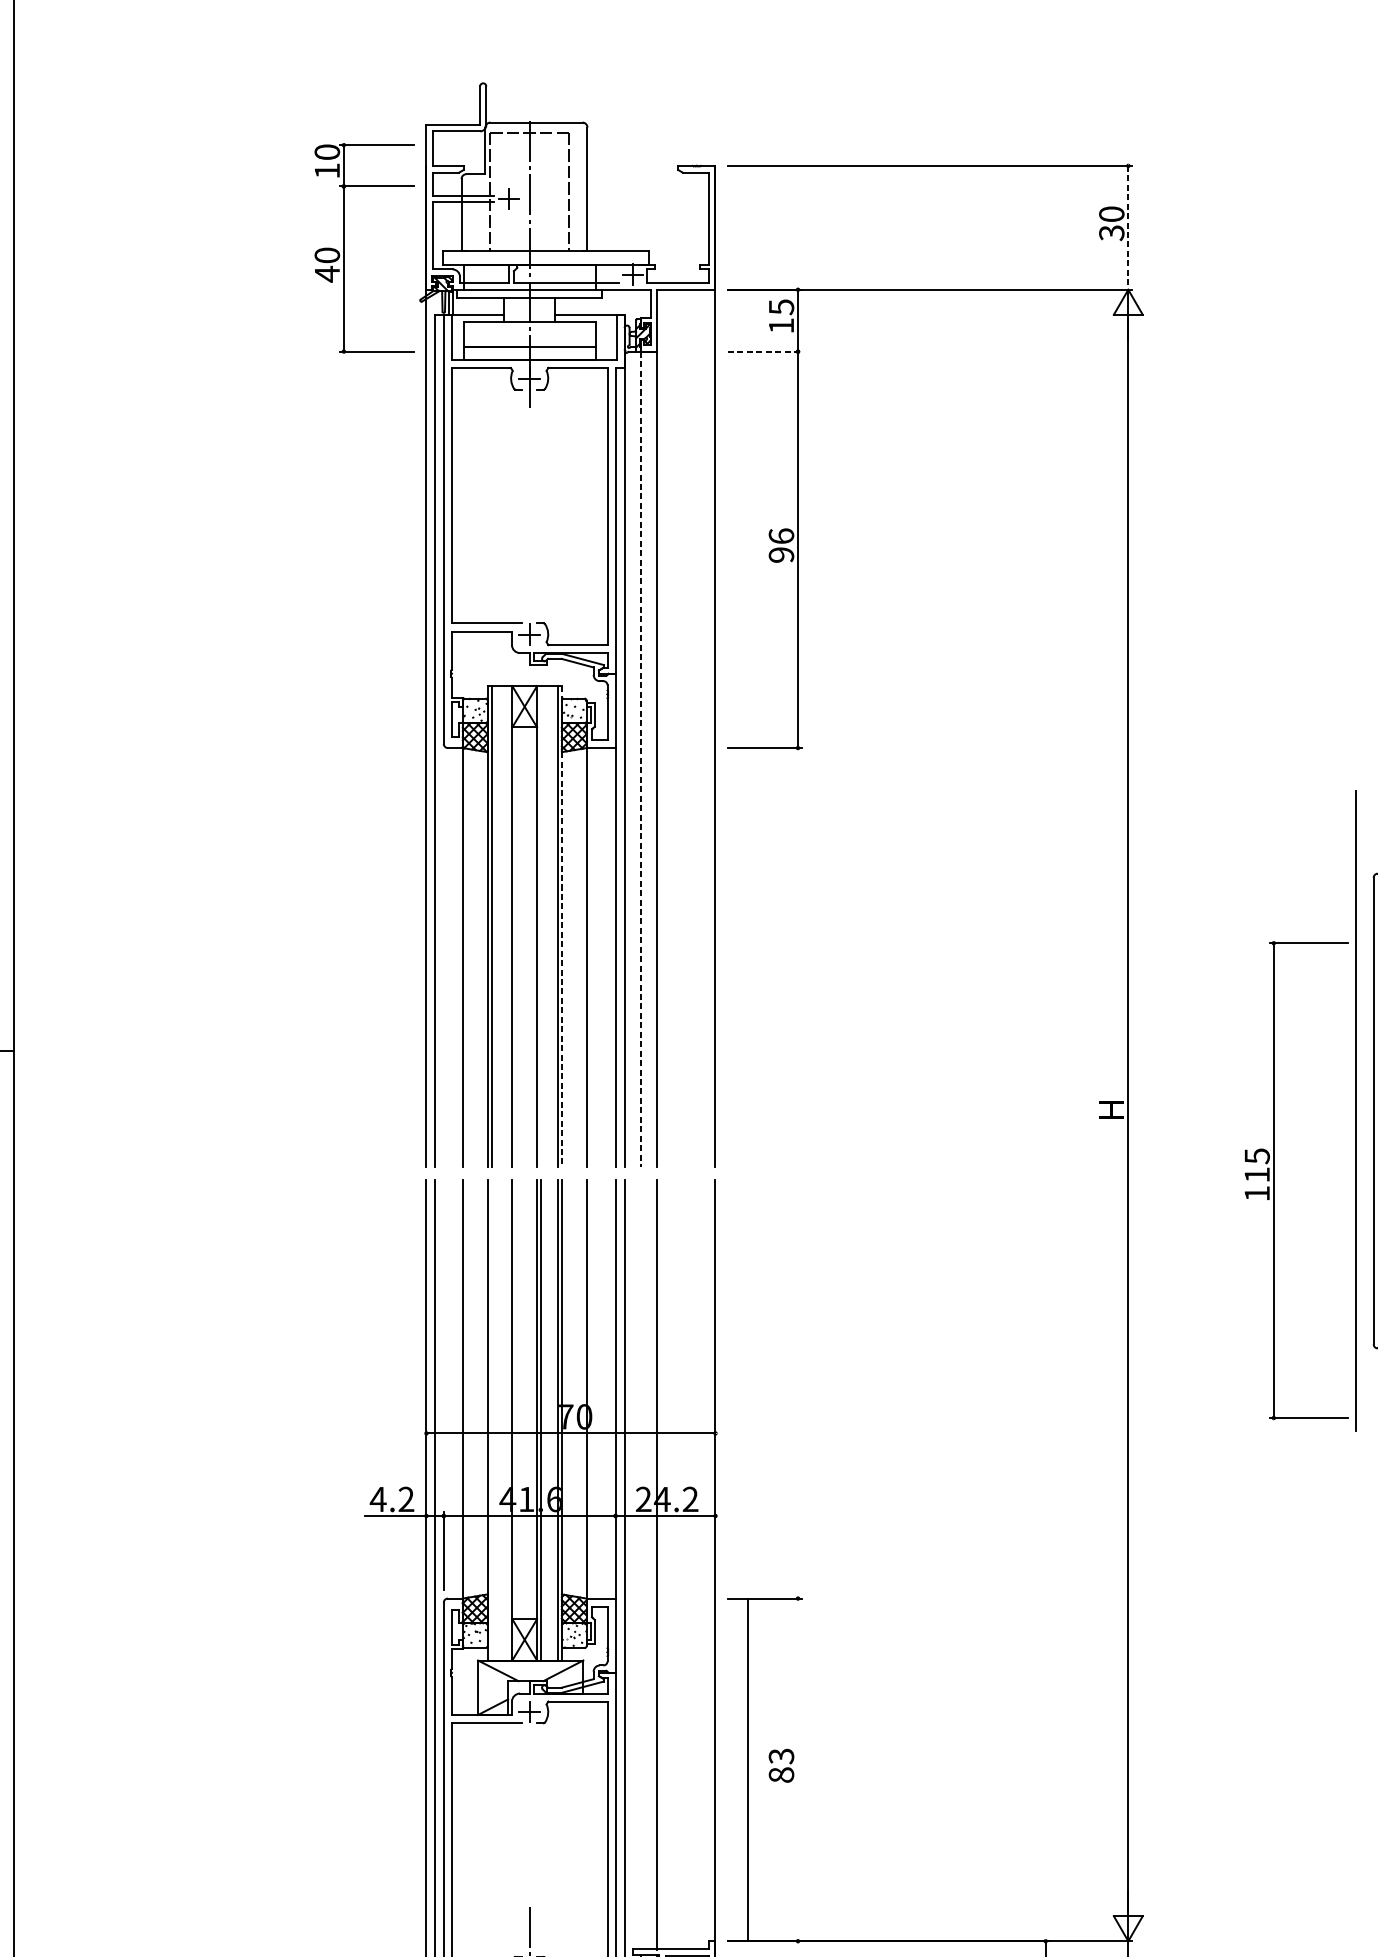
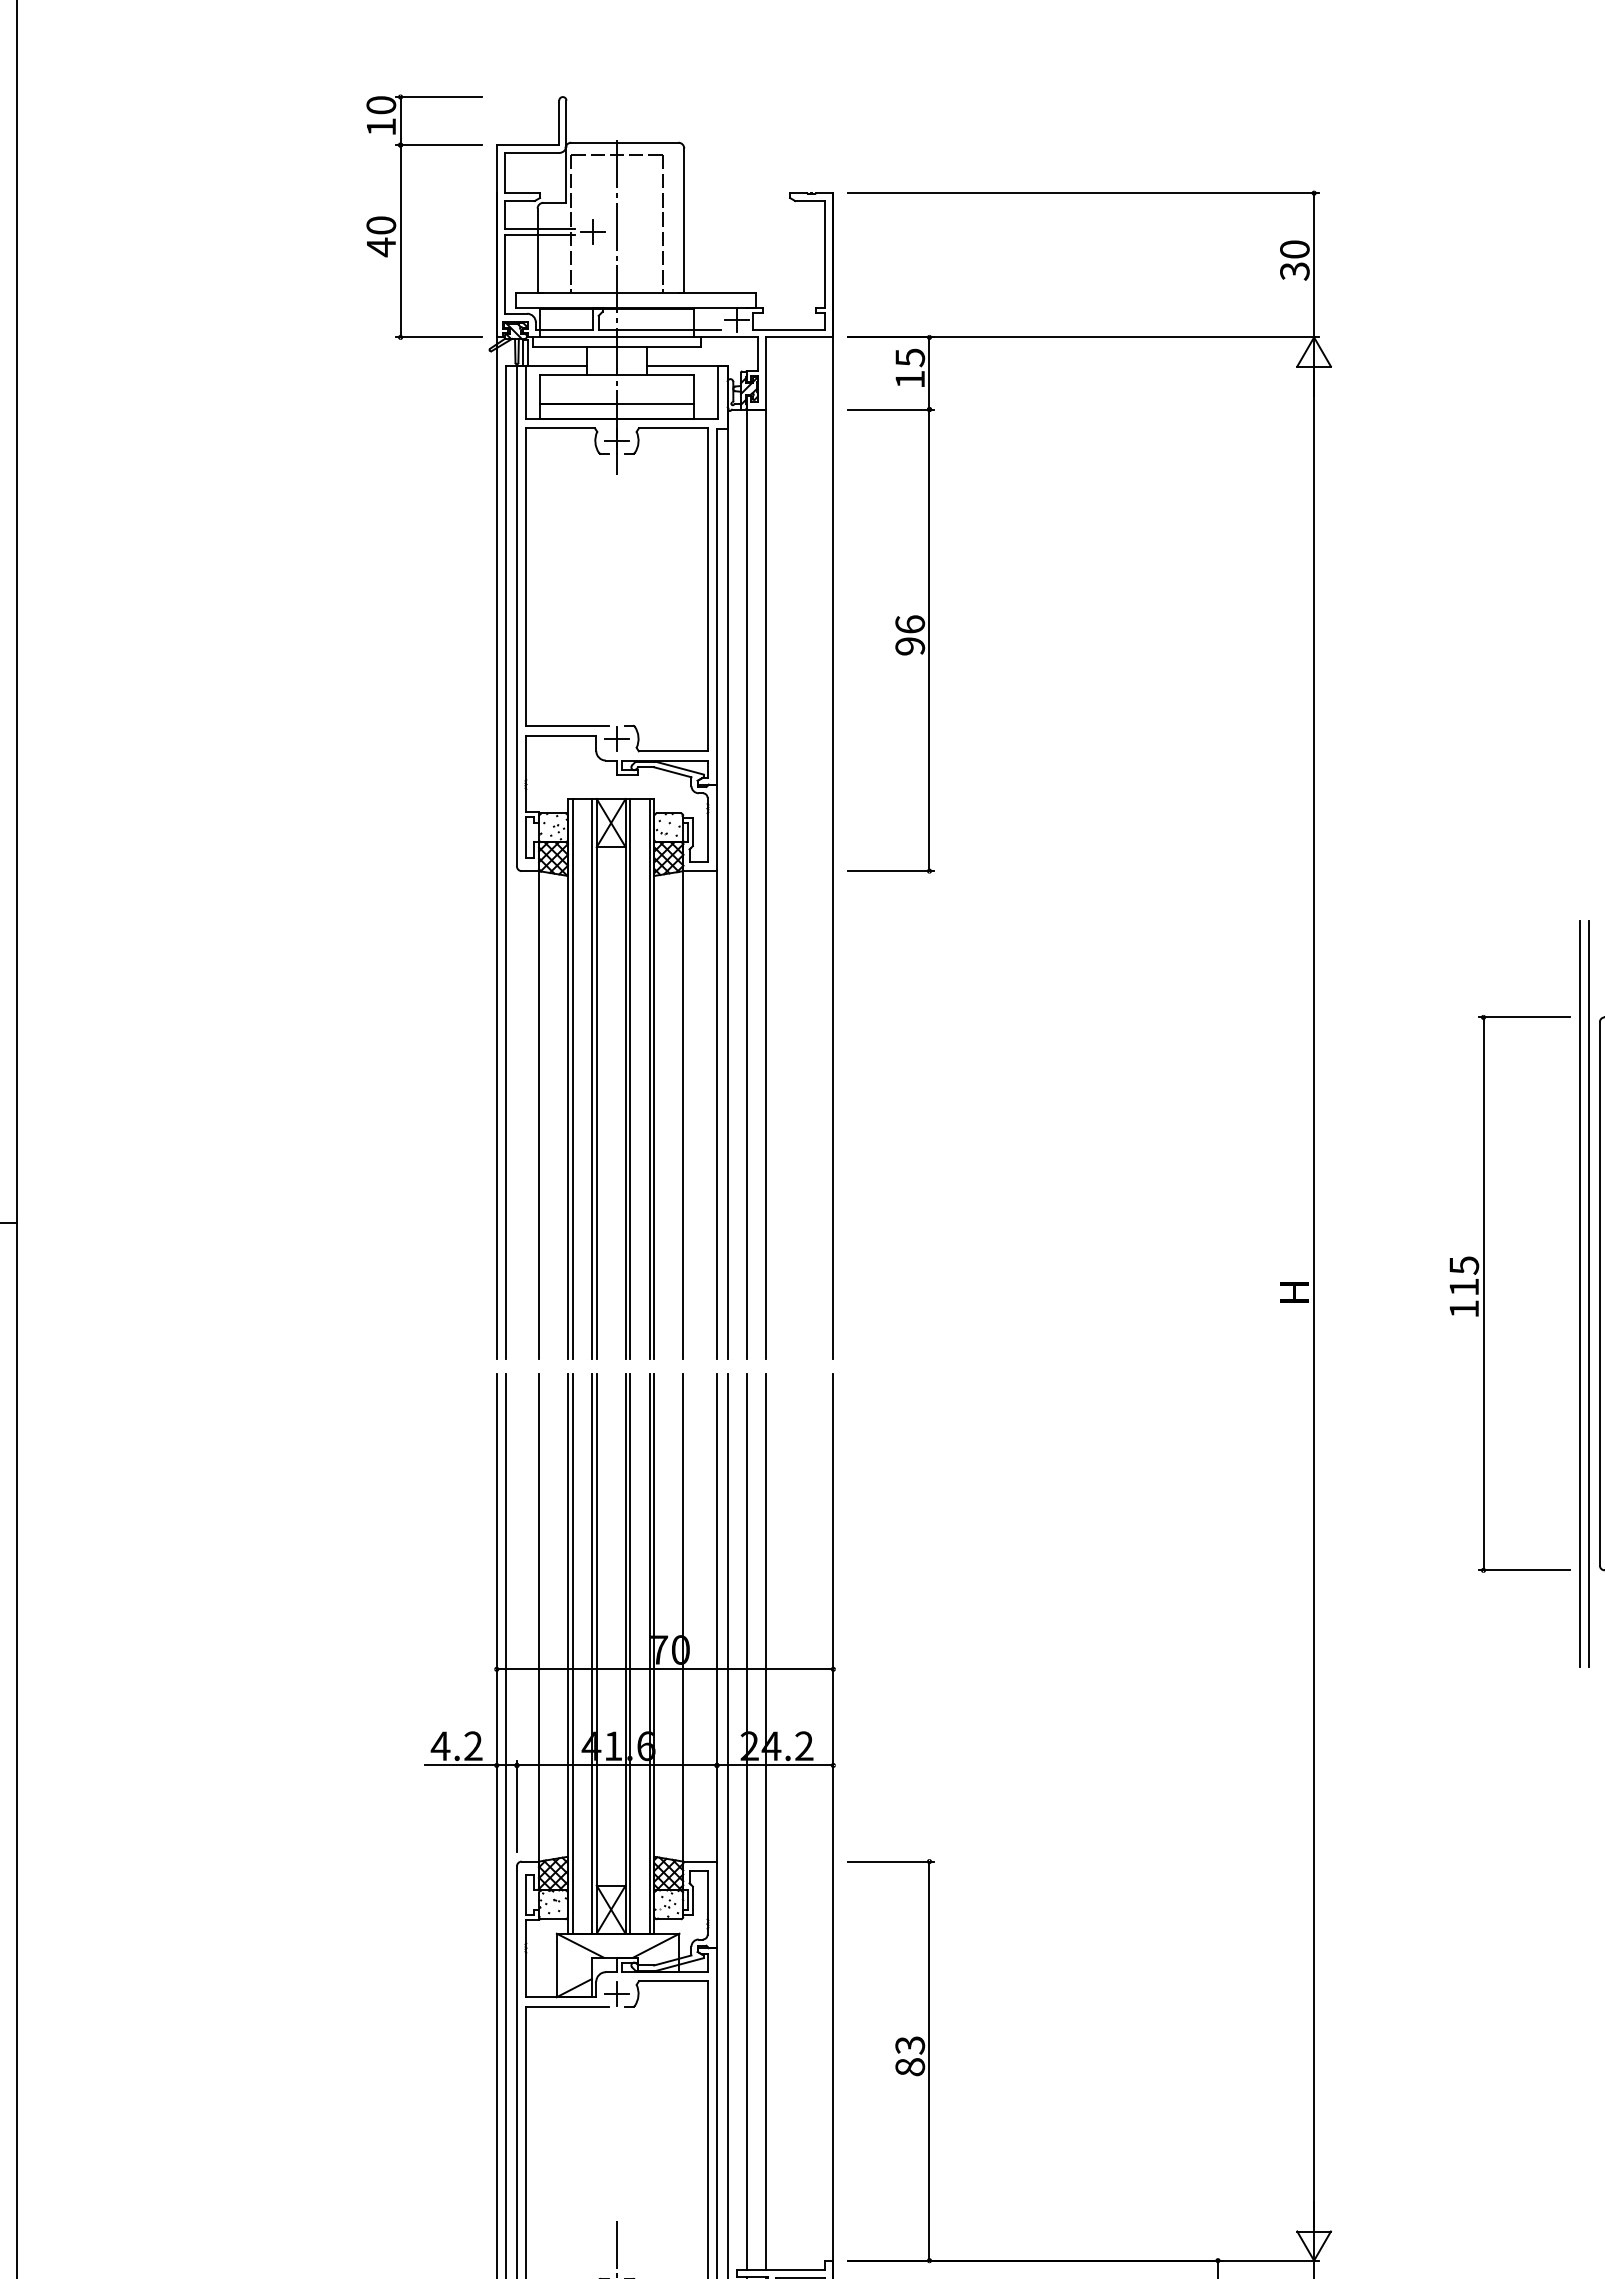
line: (1128, 227) -> (1314, 265), dashed -> solid
part: (344, 247) -> (401, 216), moved
line: (765, 351) -> (891, 409), dashed -> solid
line: (640, 759) -> (746, 884), dashed -> solid
line: (507, 926) -> (591, 1079), added
line: (541, 926) -> (630, 1079), added
line: (561, 926) -> (654, 1079), dashed -> solid
line: (1364, 1110) -> (1589, 1293), added
part: (1274, 1180) -> (1484, 1293), moved
line: (491, 1419) -> (572, 1653), added
line: (507, 1419) -> (591, 1653), added
line: (640, 1564) -> (746, 1821), added
line: (748, 1769) -> (929, 2060), moved

